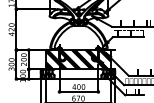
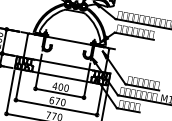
hatch: (77, 59) -> (65, 52), removed

